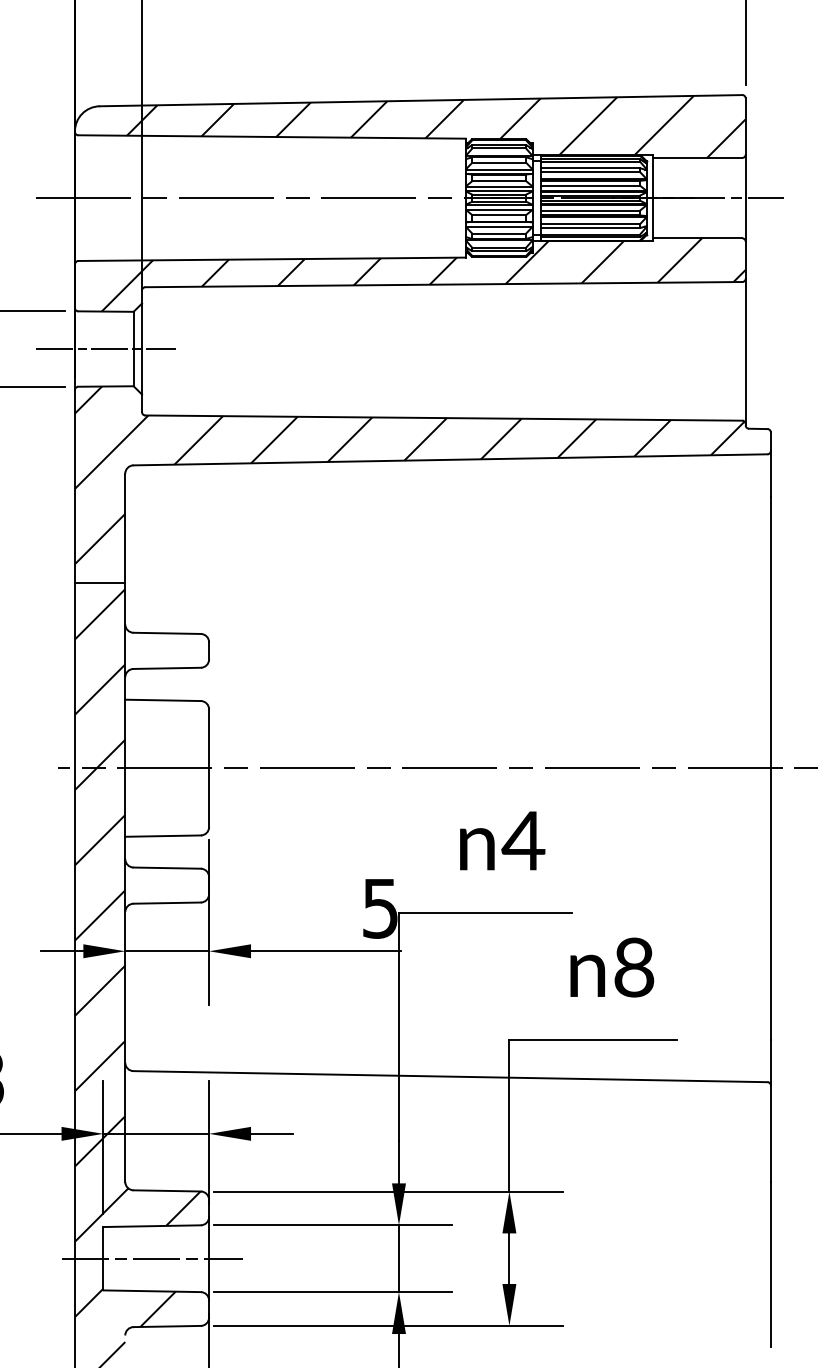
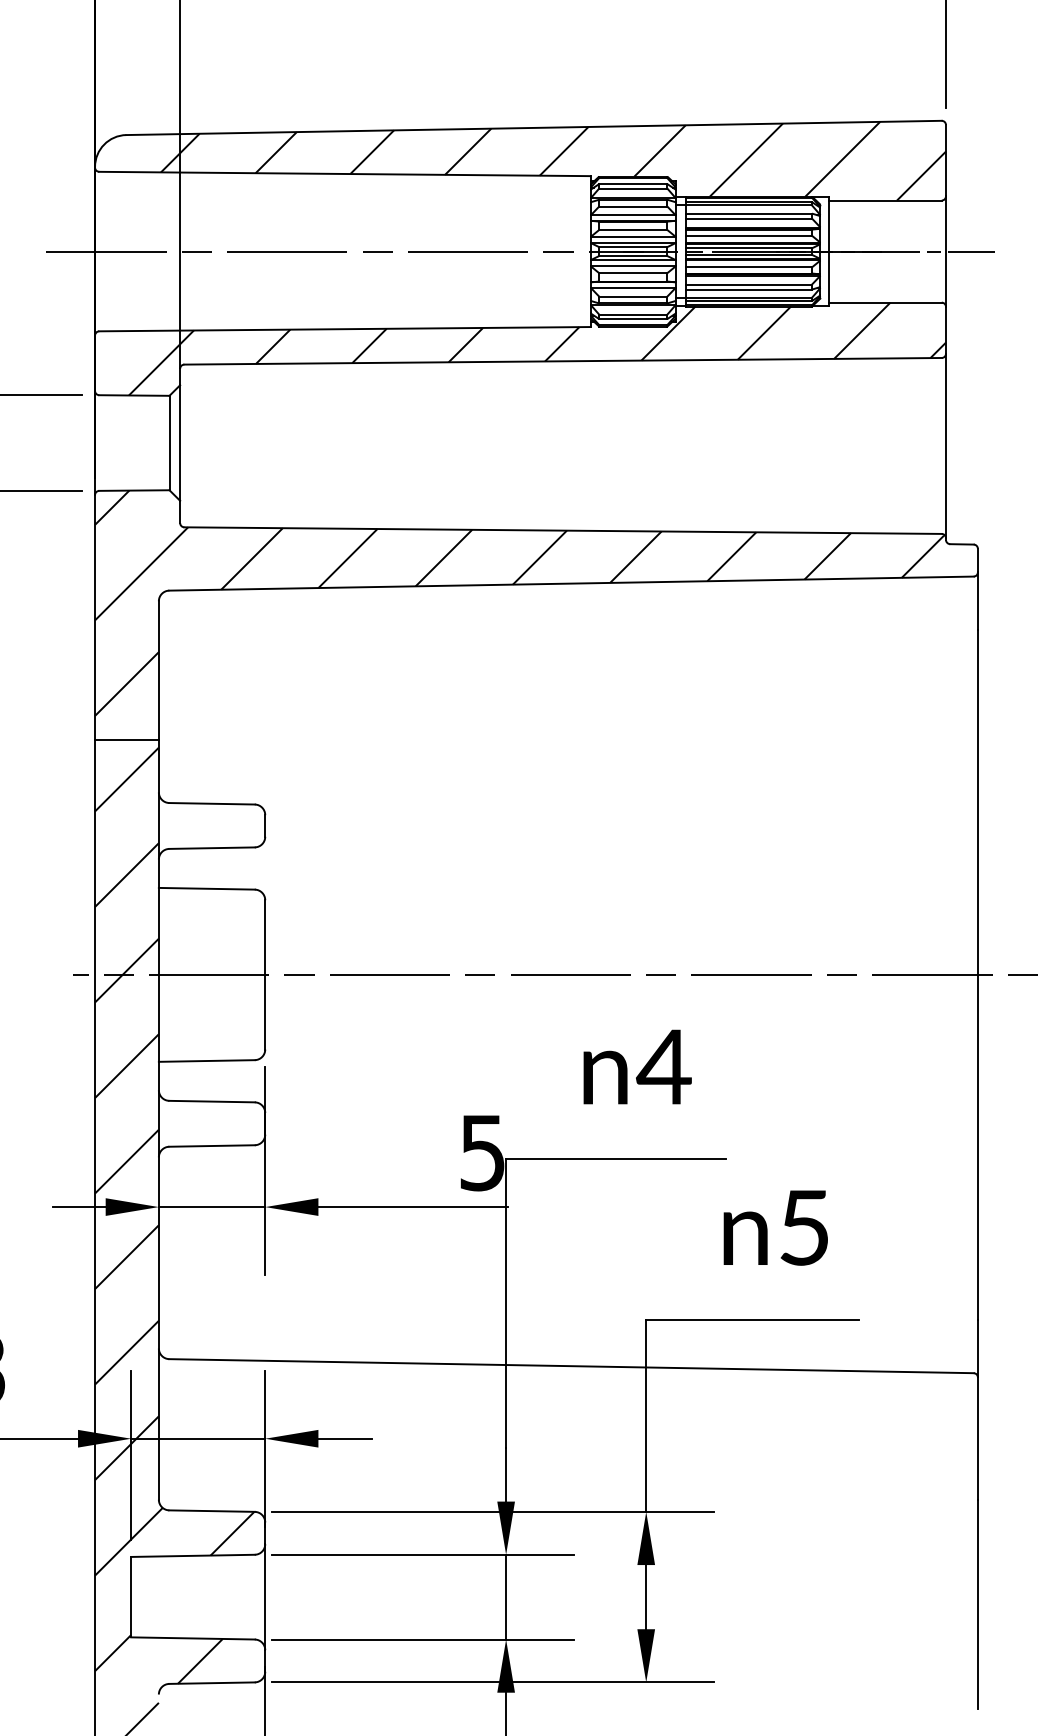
line: (106, 349) -> (134, 443), removed
text: (634, 967) -> (804, 1227), 8 -> 5
line: (151, 1258) -> (192, 1597), removed

